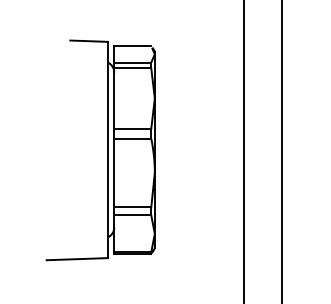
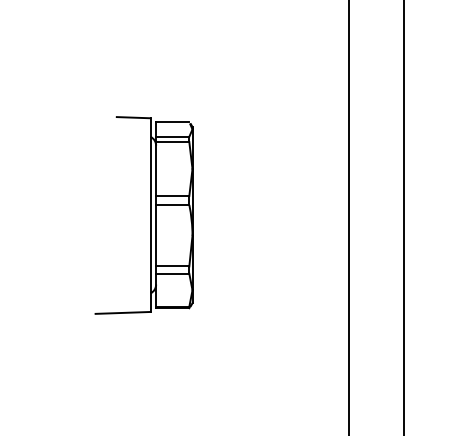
part: (100, 149) -> (143, 214), size x0.62

